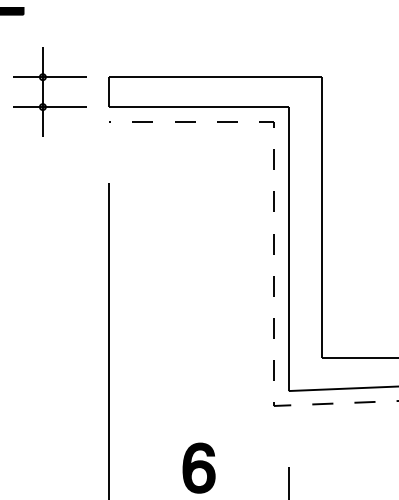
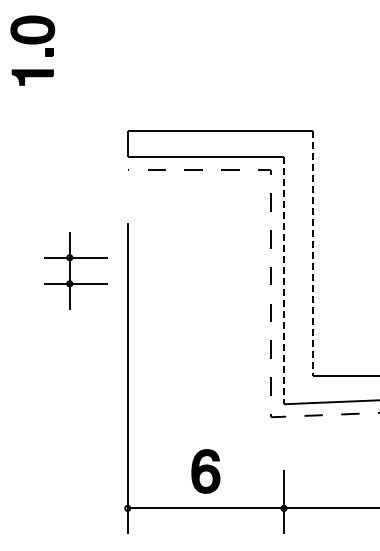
part: (49, 91) -> (75, 270), moved
line: (321, 218) -> (312, 253), solid -> dashed
line: (289, 249) -> (284, 280), solid -> dashed

